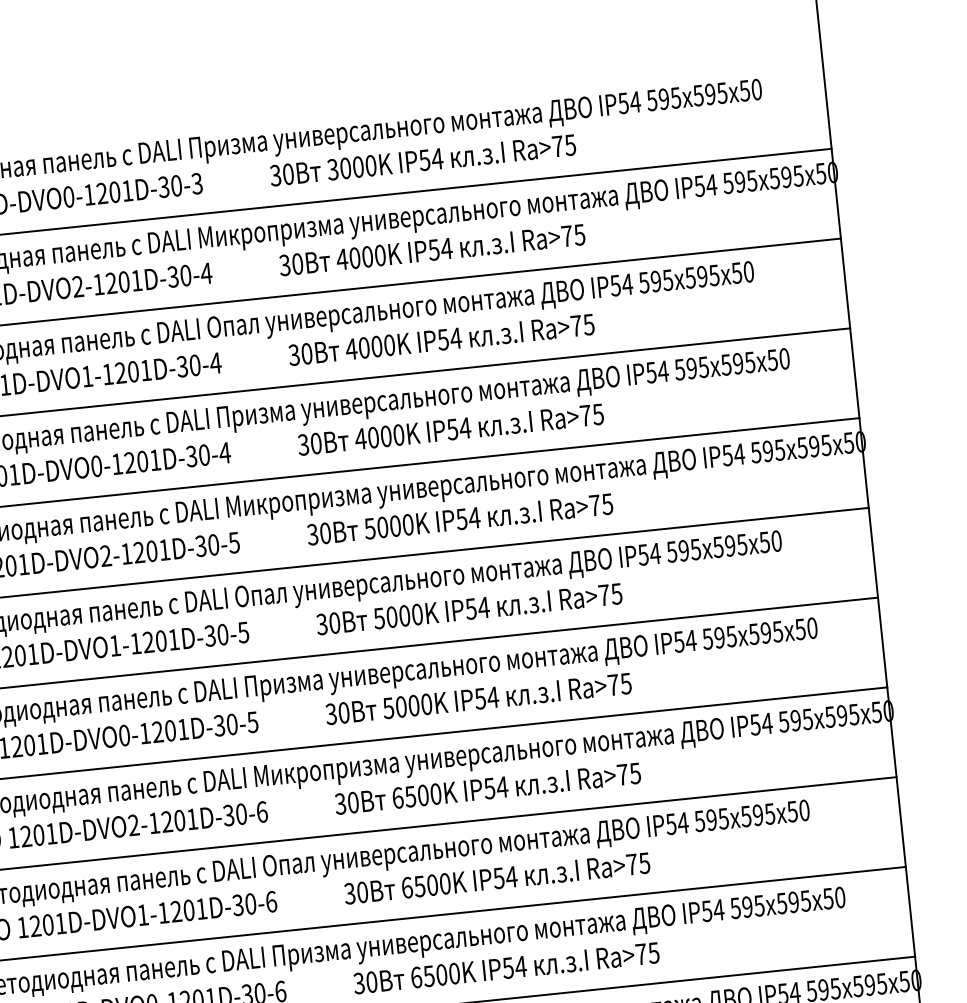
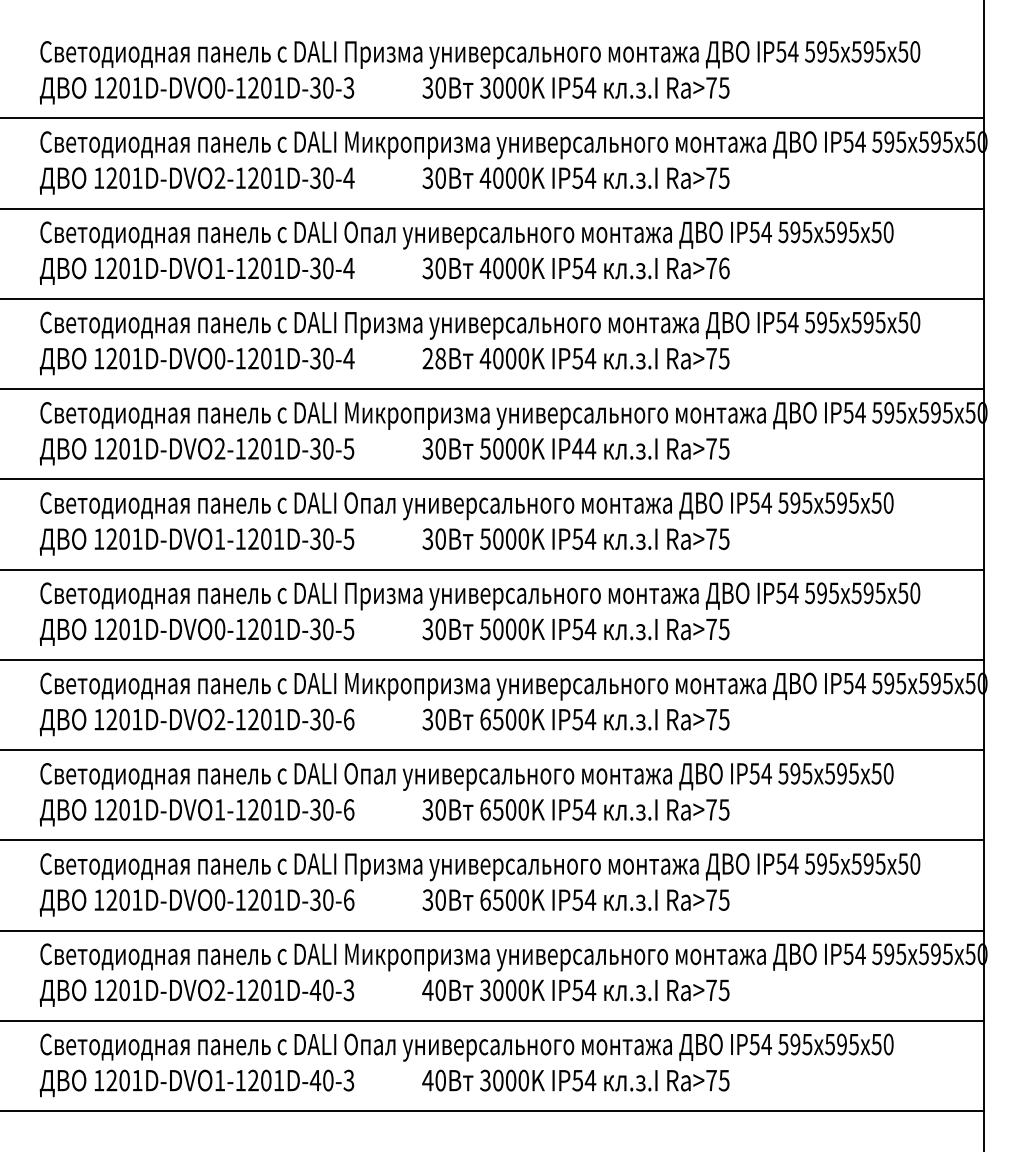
text: (588, 324) -> (723, 268), Ra>75 -> Ra>76
text: (310, 444) -> (434, 358), 30 -> 28
text: (461, 518) -> (577, 448), IP54 -> IP44

